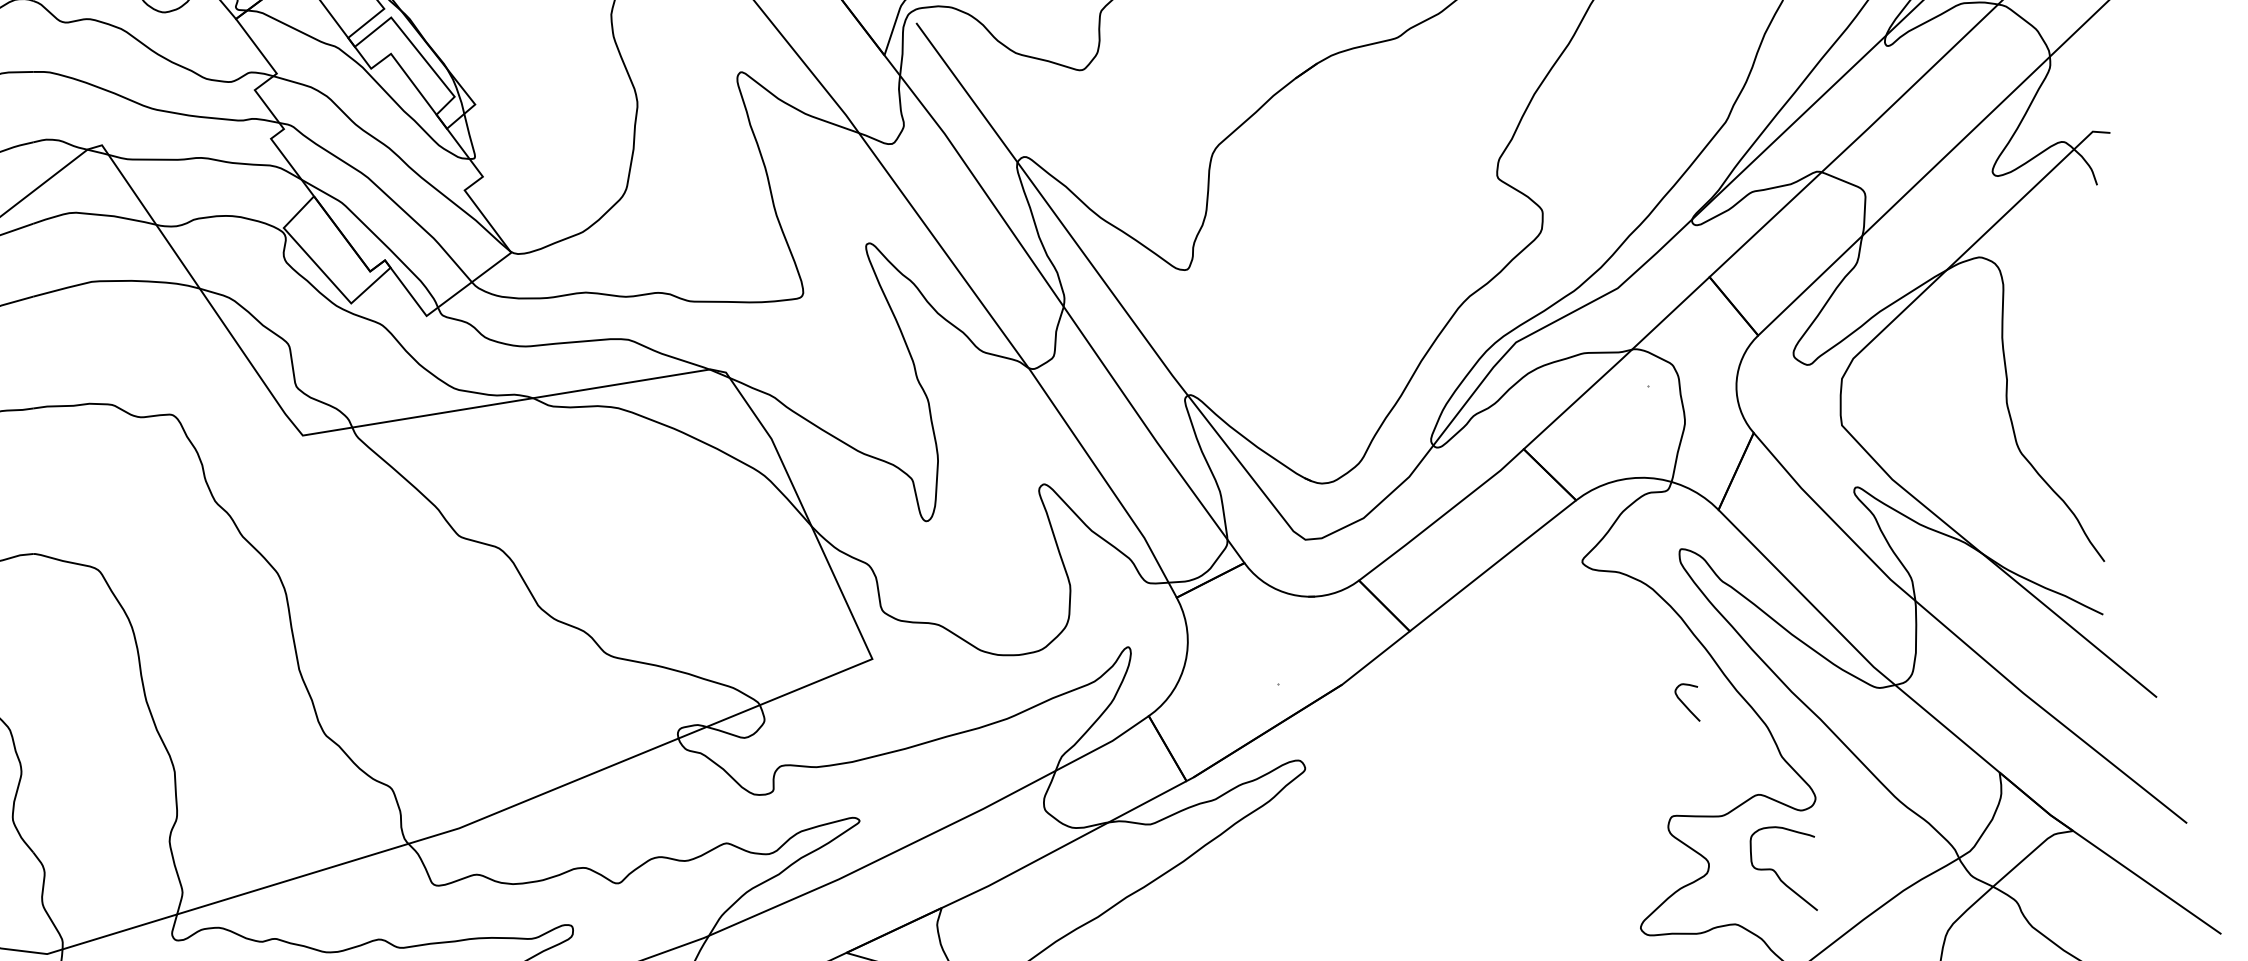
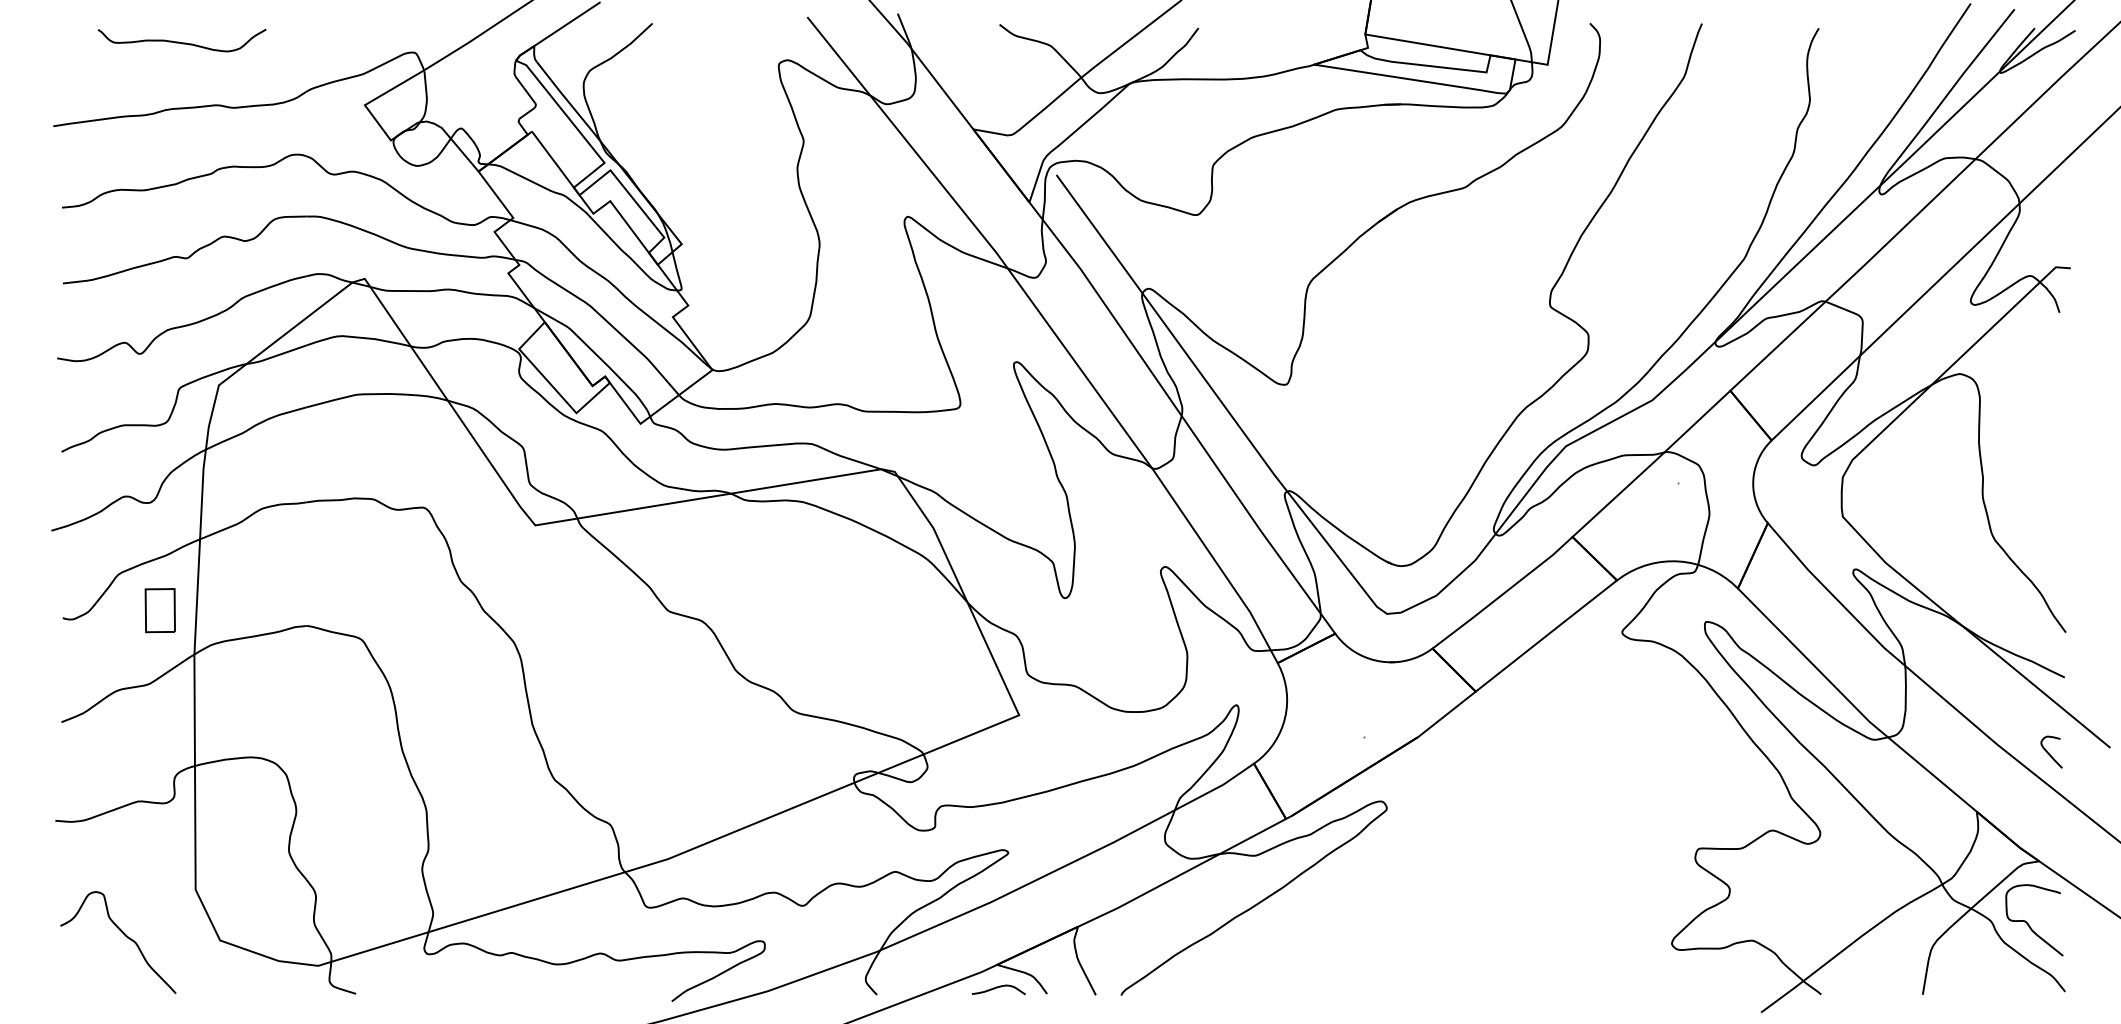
curve: (1685, 704) -> (2049, 753), moved
curve: (1778, 873) -> (2029, 924), moved

